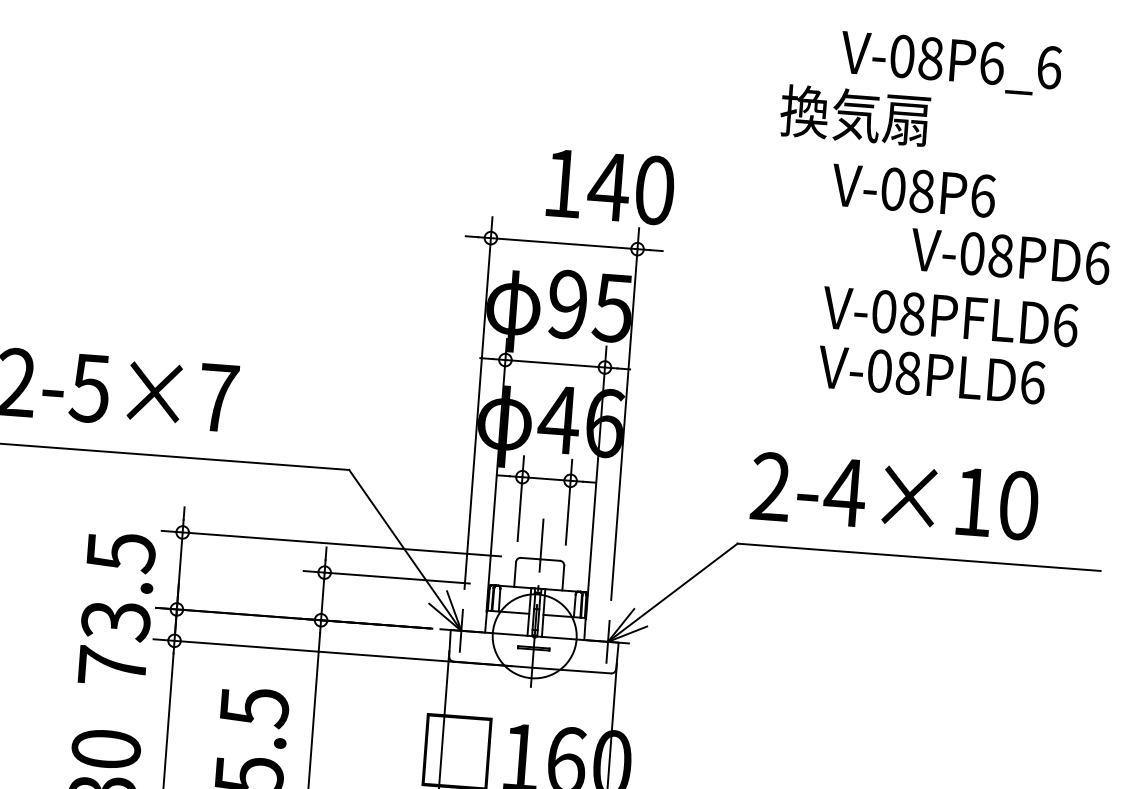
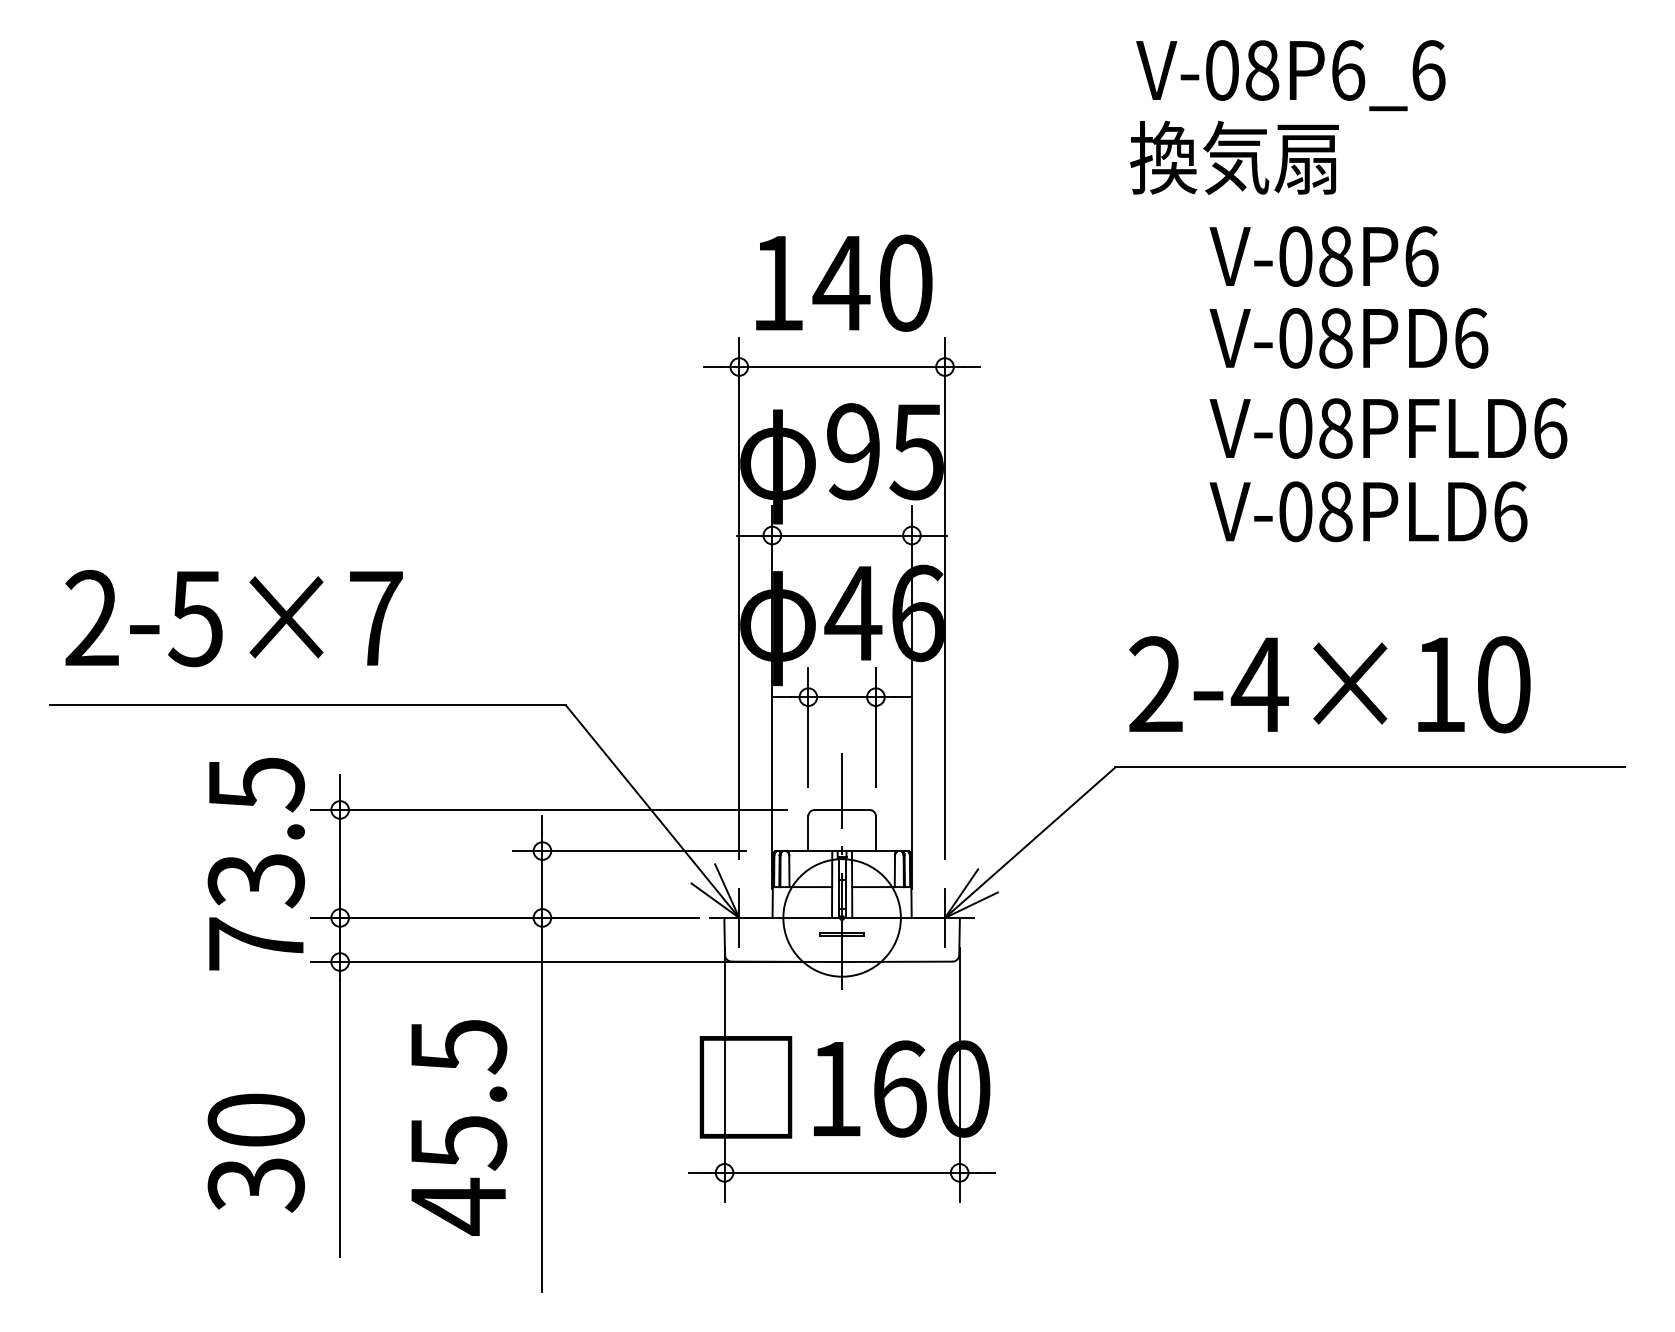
text: (950, 63) -> (1290, 75), moved
text: (611, 186) -> (844, 282), moved
text: (1010, 256) -> (1348, 338), moved
text: (116, 609) -> (255, 864), moved

